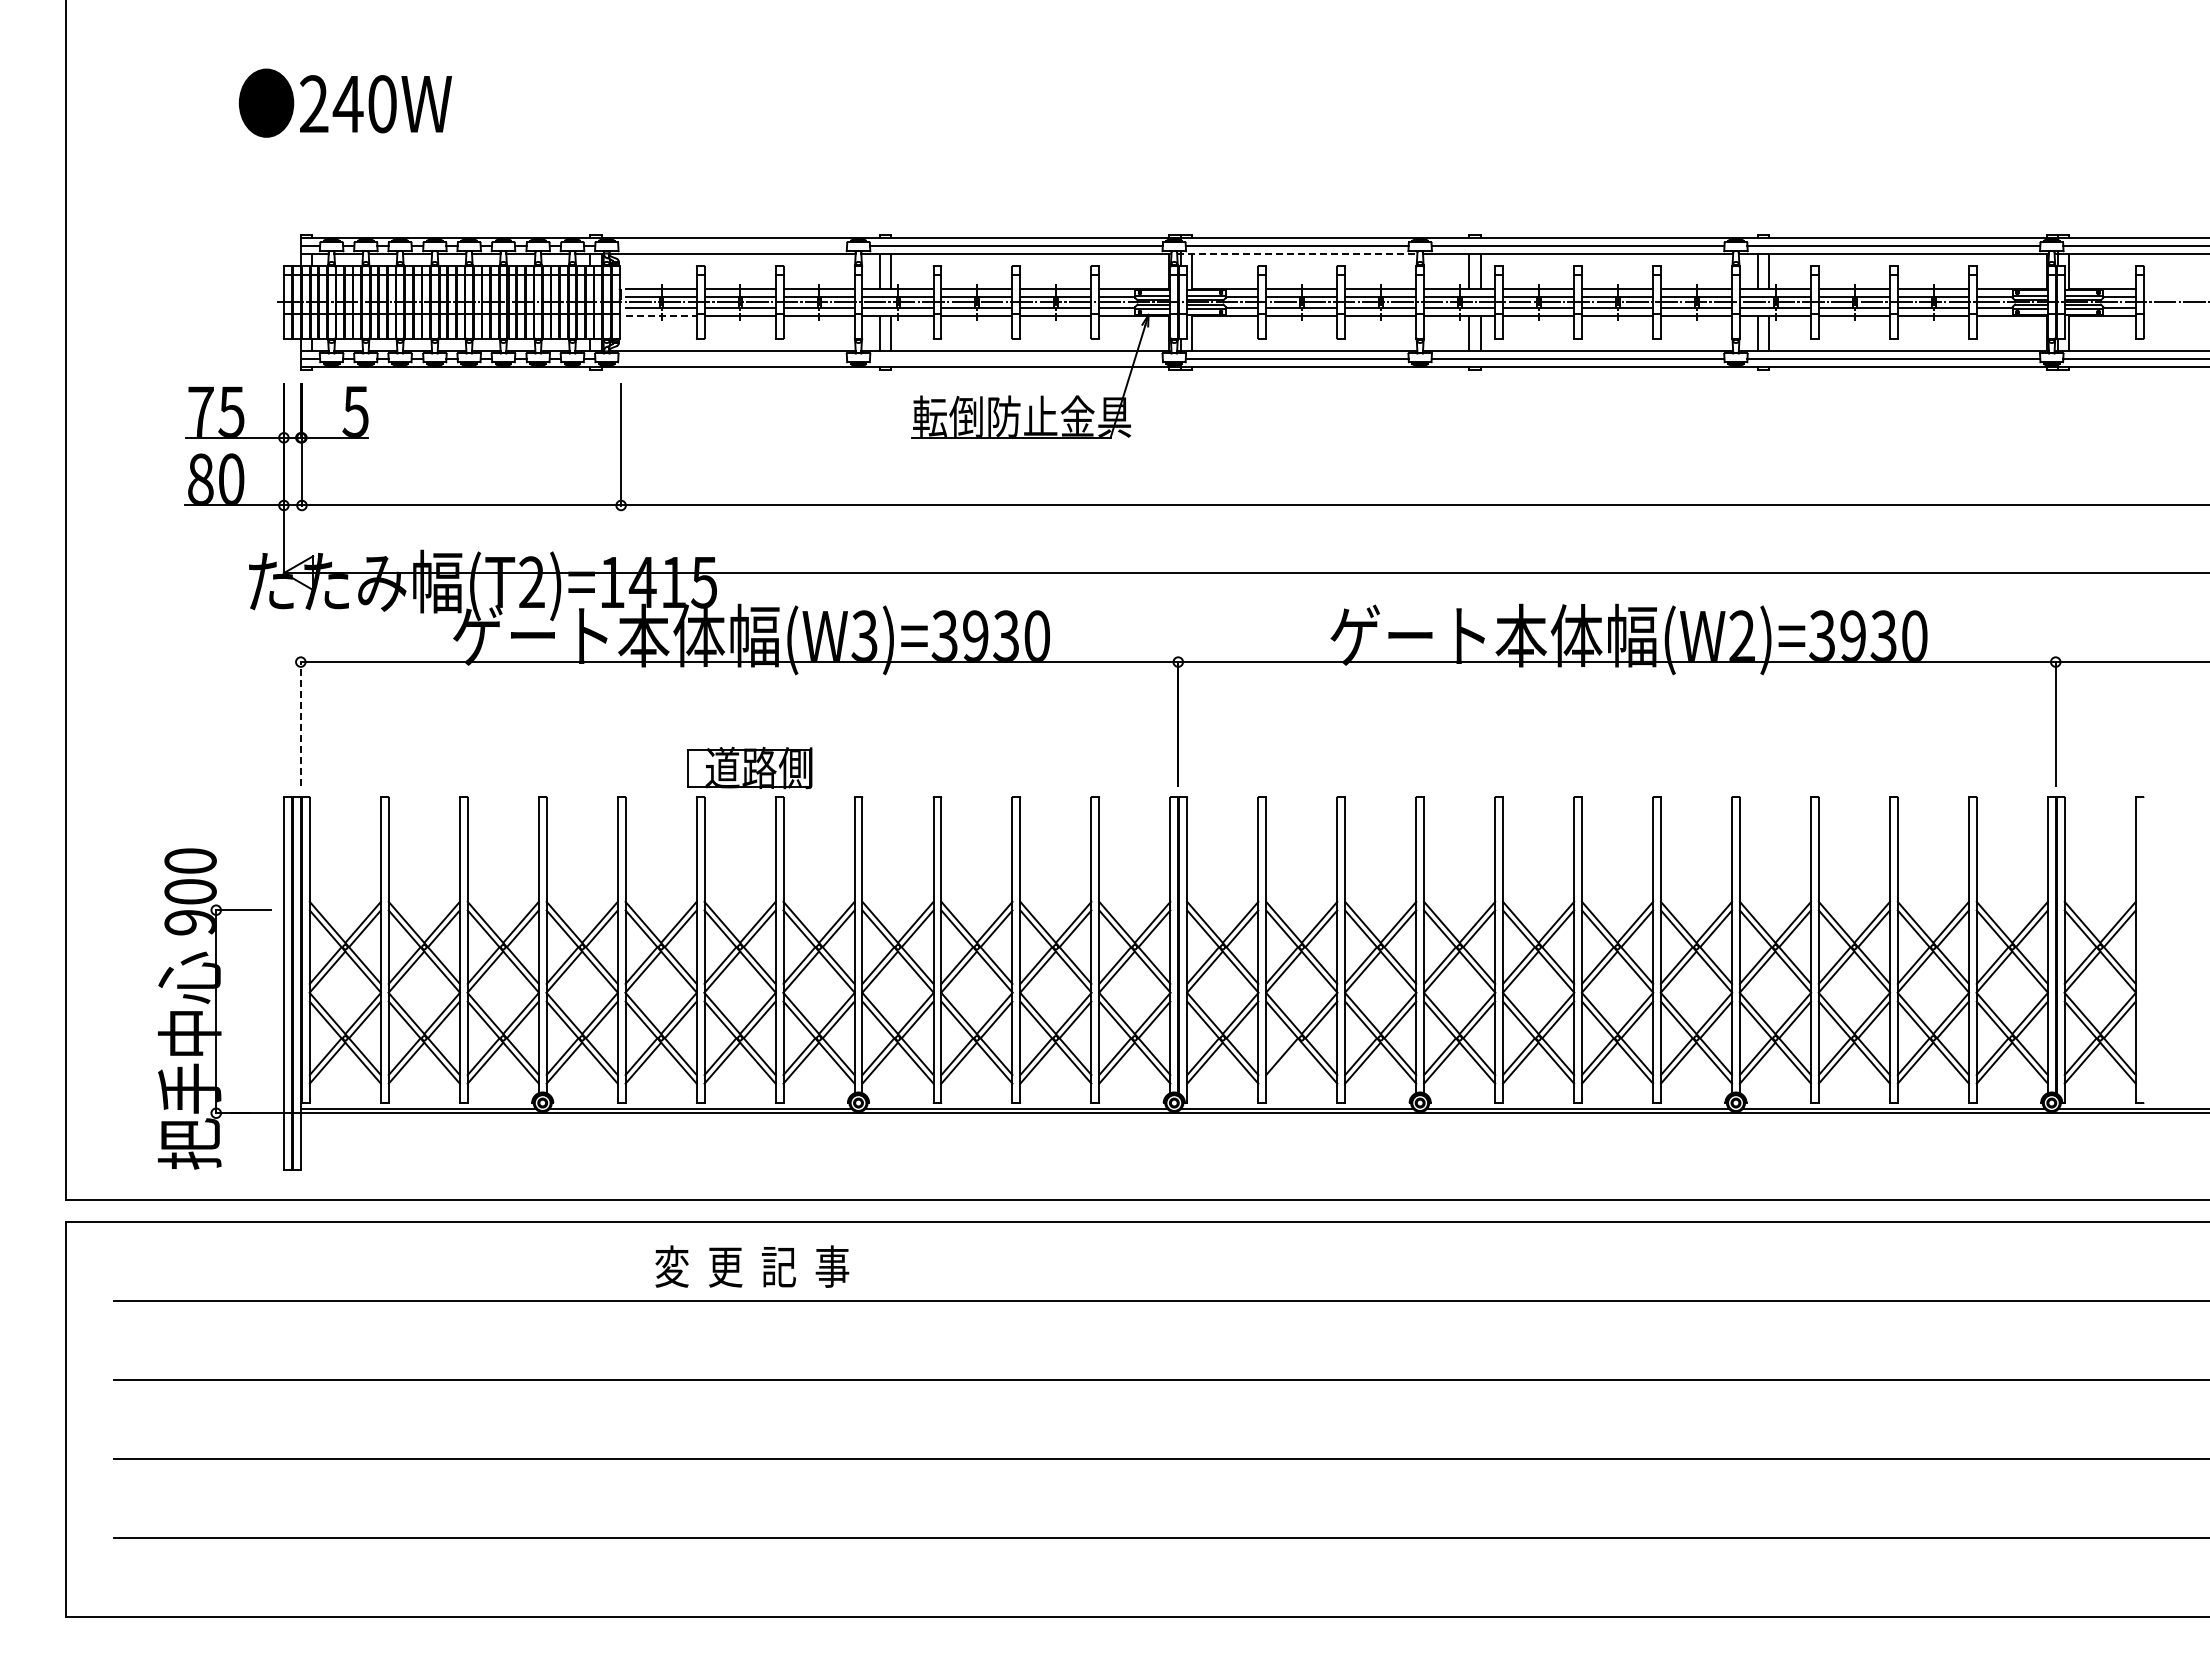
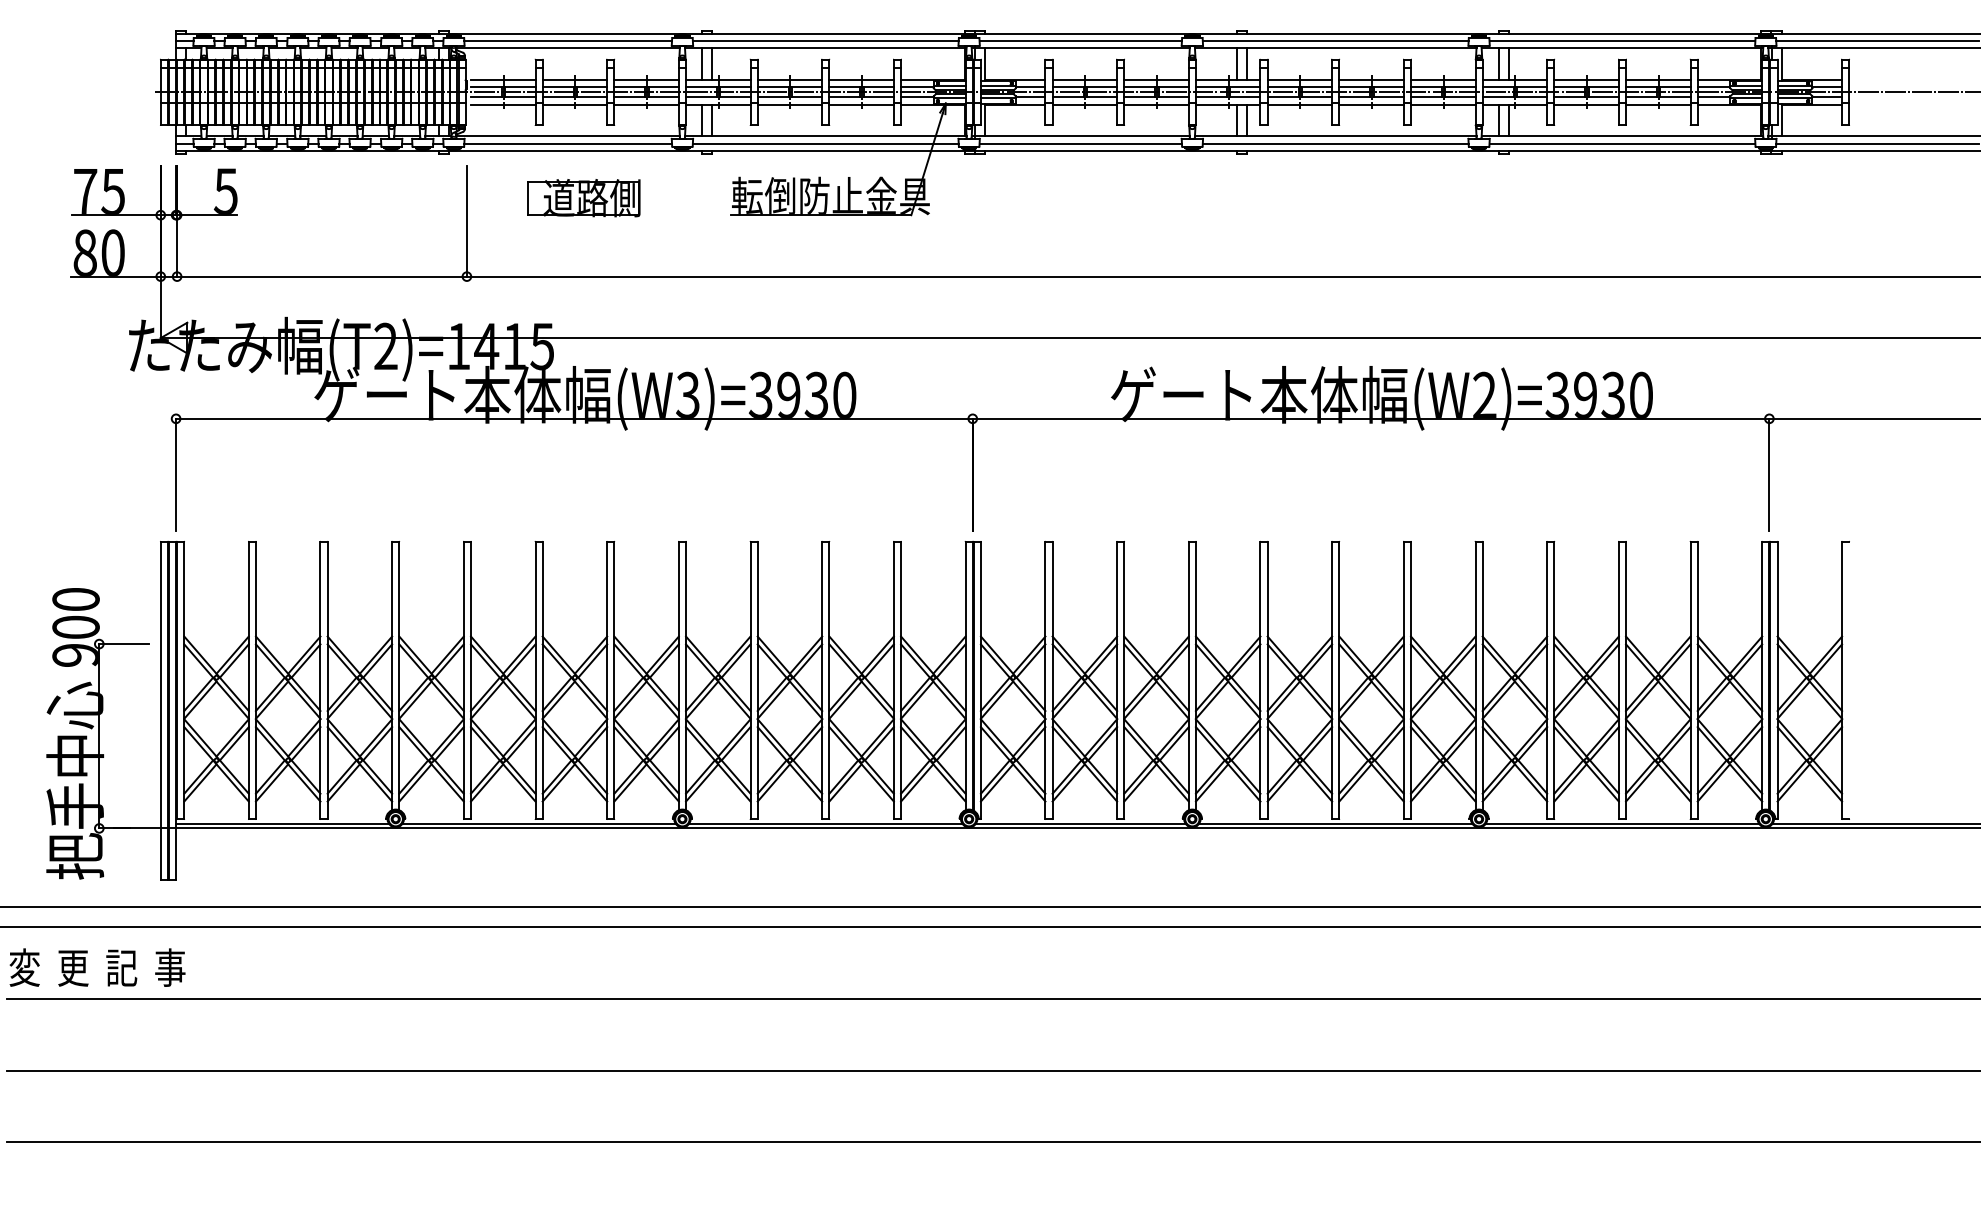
line: (732, 246) -> (568, 41), added
line: (1297, 254) -> (1080, 48), dashed -> solid
line: (661, 316) -> (503, 105), dashed -> solid
line: (732, 358) -> (568, 143), added
line: (1016, 358) -> (825, 143), added
line: (300, 723) -> (175, 474), dashed -> solid
part: (749, 767) -> (583, 197), moved
line: (1283, 1062) -> (1068, 782), added
text: (752, 1266) -> (97, 967), moved

